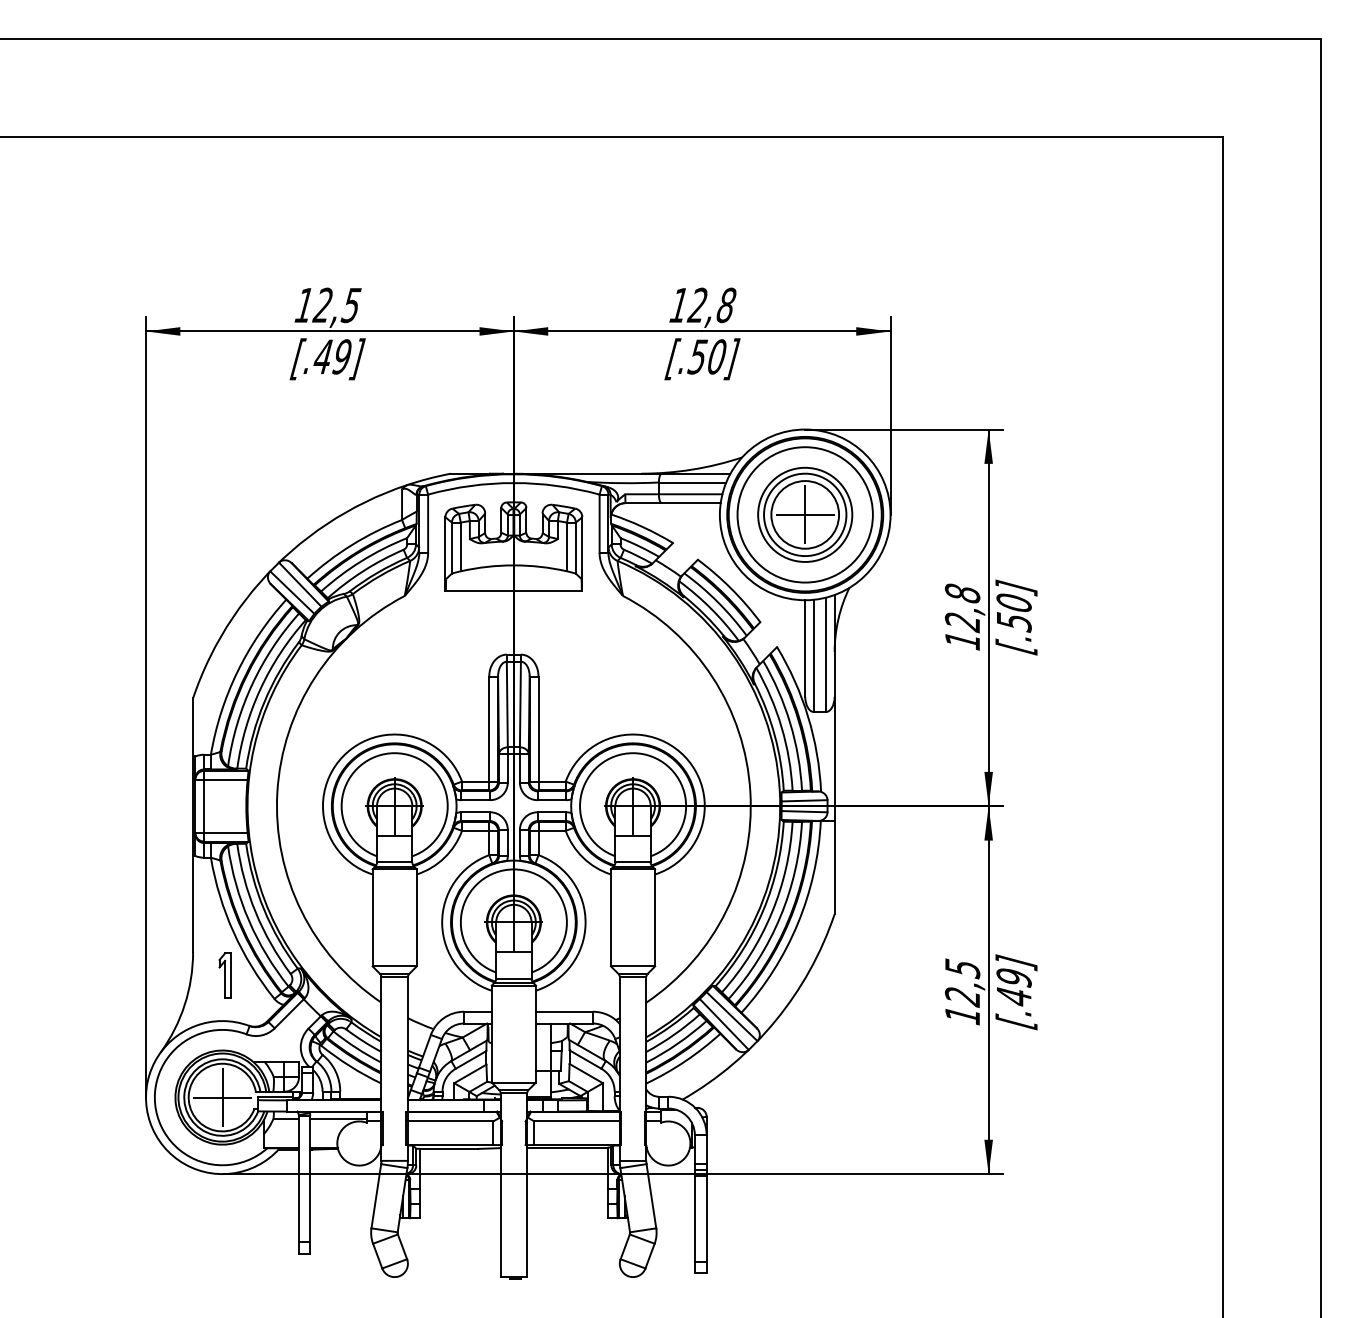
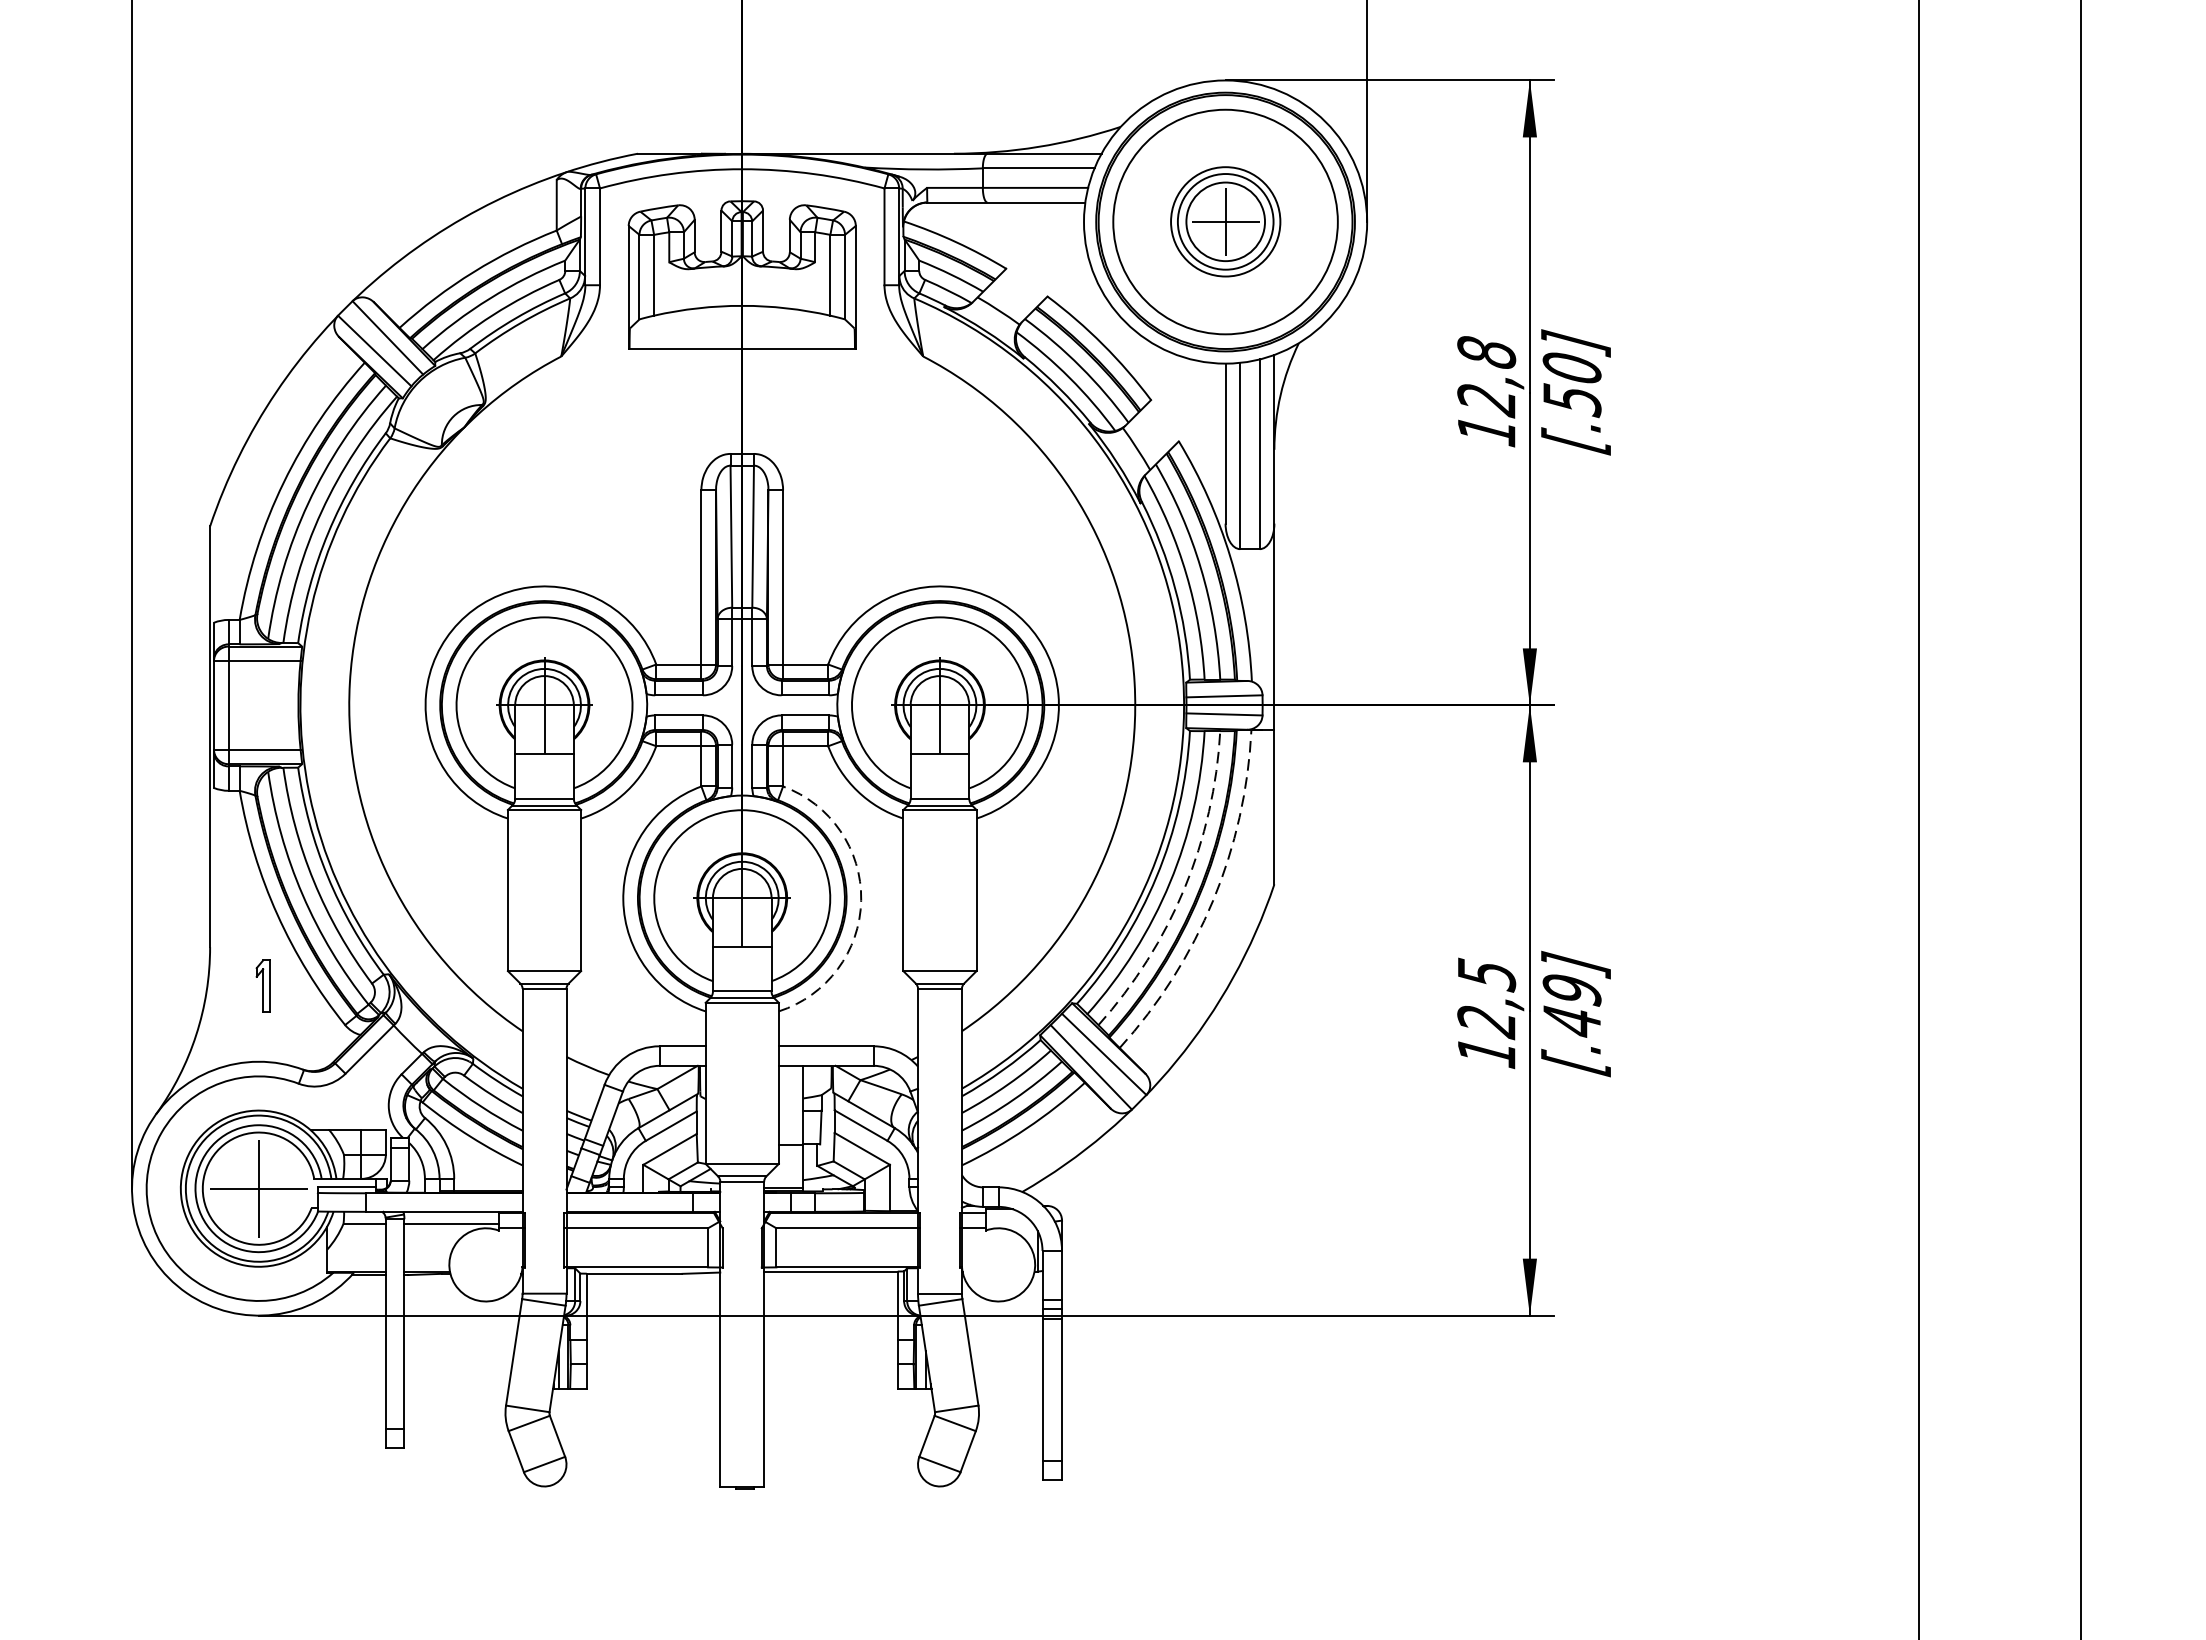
part: (805, 514) -> (1226, 221), size x0.7
arc: (780, 916) -> (1184, 888), solid -> dashed
arc: (585, 923) -> (861, 899), solid -> dashed
arc: (797, 923) -> (1212, 899), solid -> dashed
part: (224, 975) -> (262, 986), size x0.7

